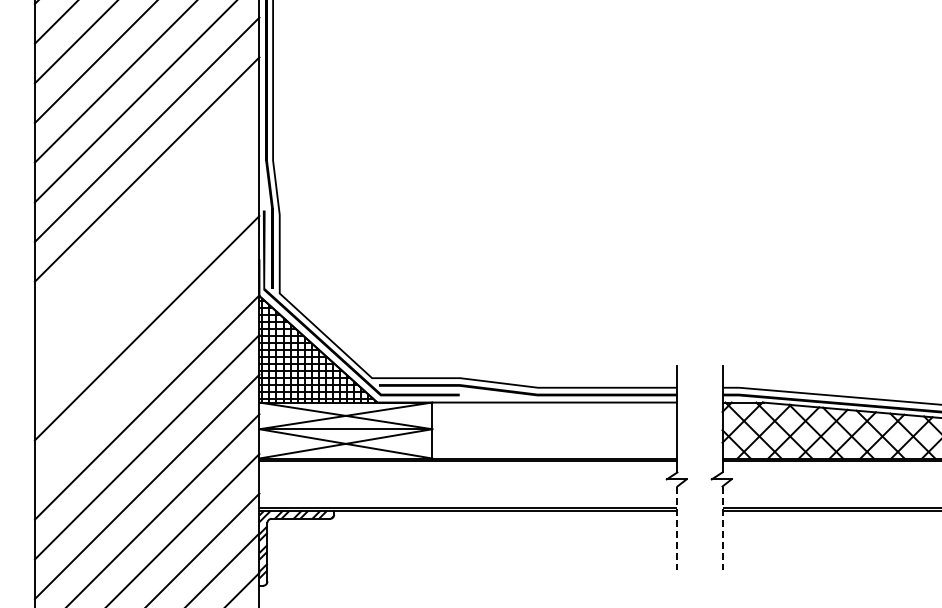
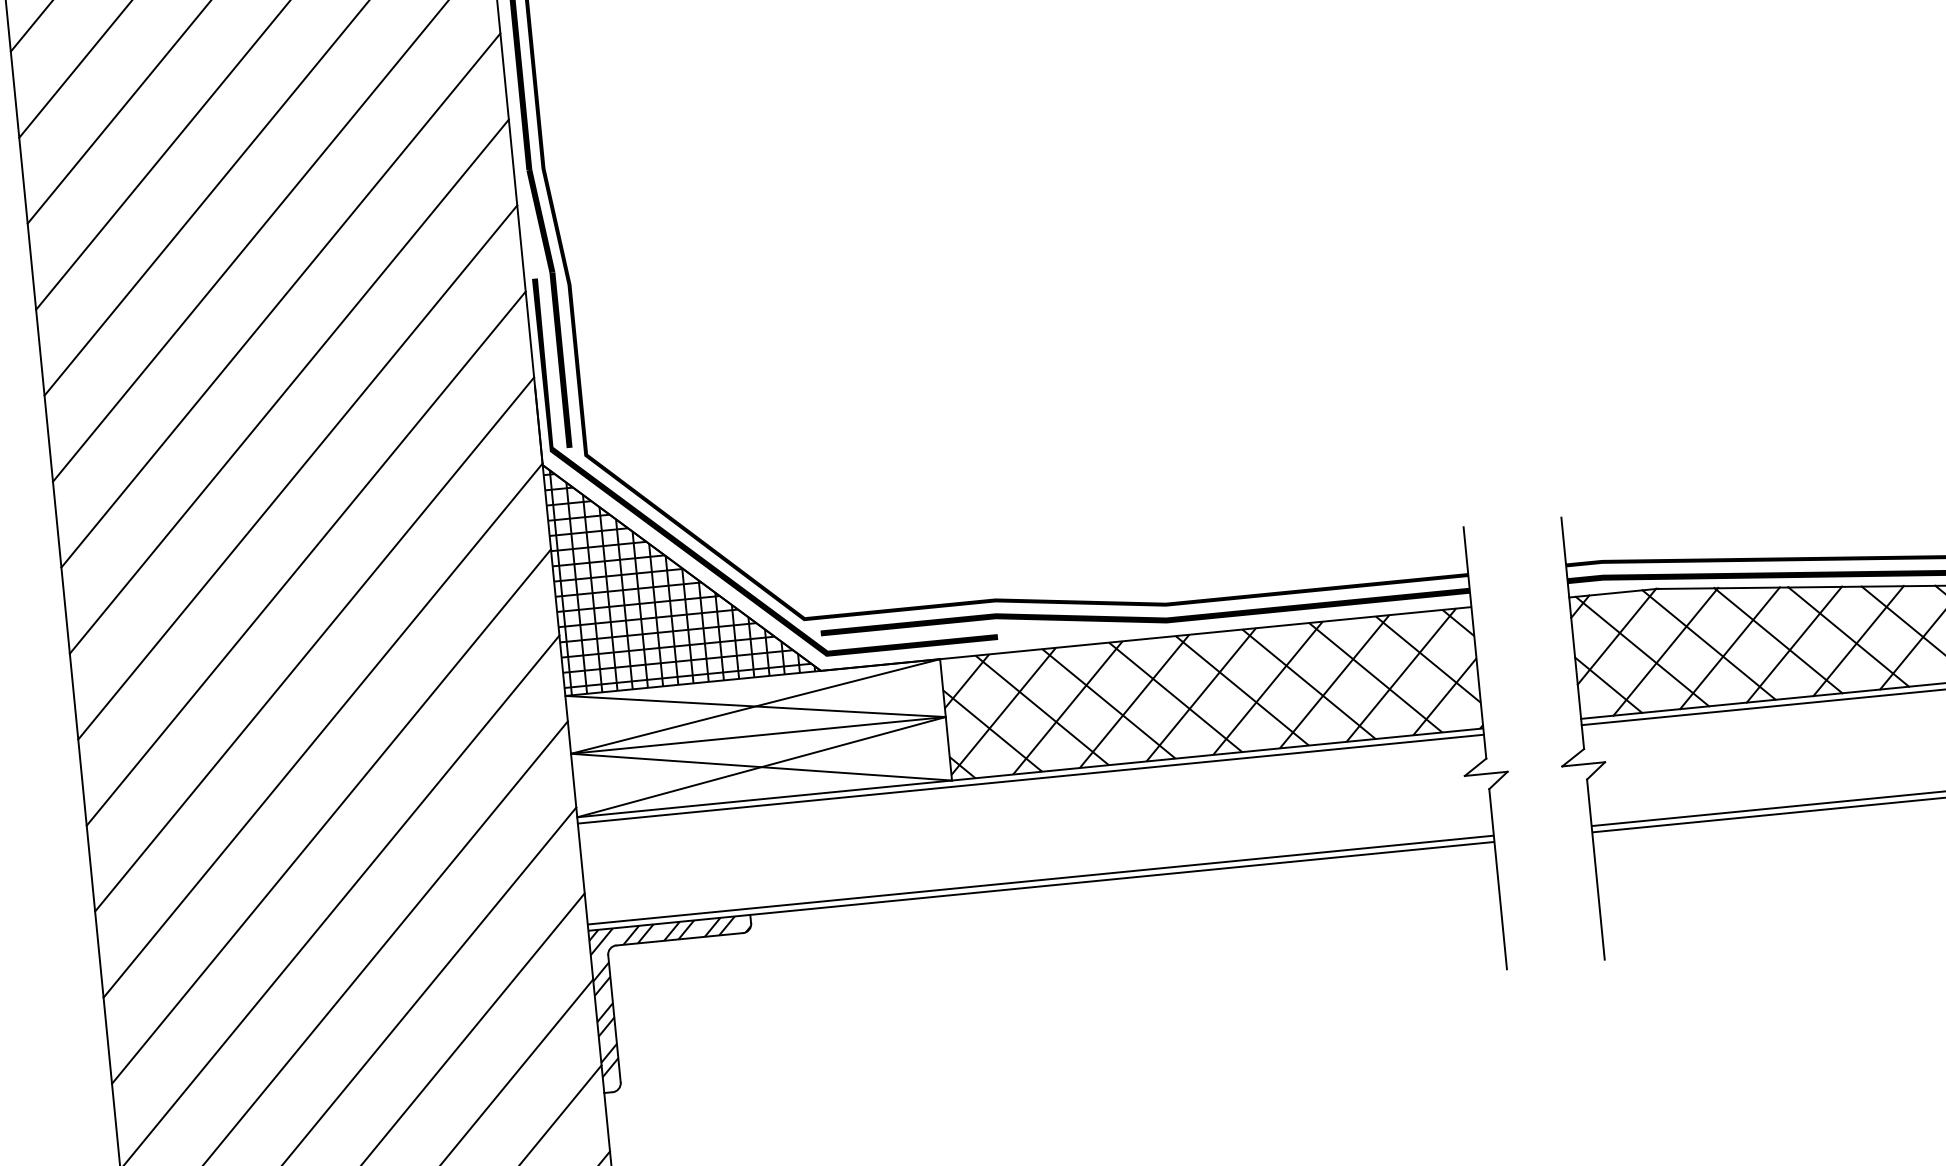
line: (146, 208) -> (279, 299), added
line: (146, 248) -> (287, 385), added
line: (146, 288) -> (296, 472), added
line: (146, 367) -> (313, 643), added
hatch: (554, 430) -> (1210, 693), added
line: (677, 528) -> (1498, 880), dashed -> solid
line: (722, 528) -> (1595, 870), dashed -> solid

